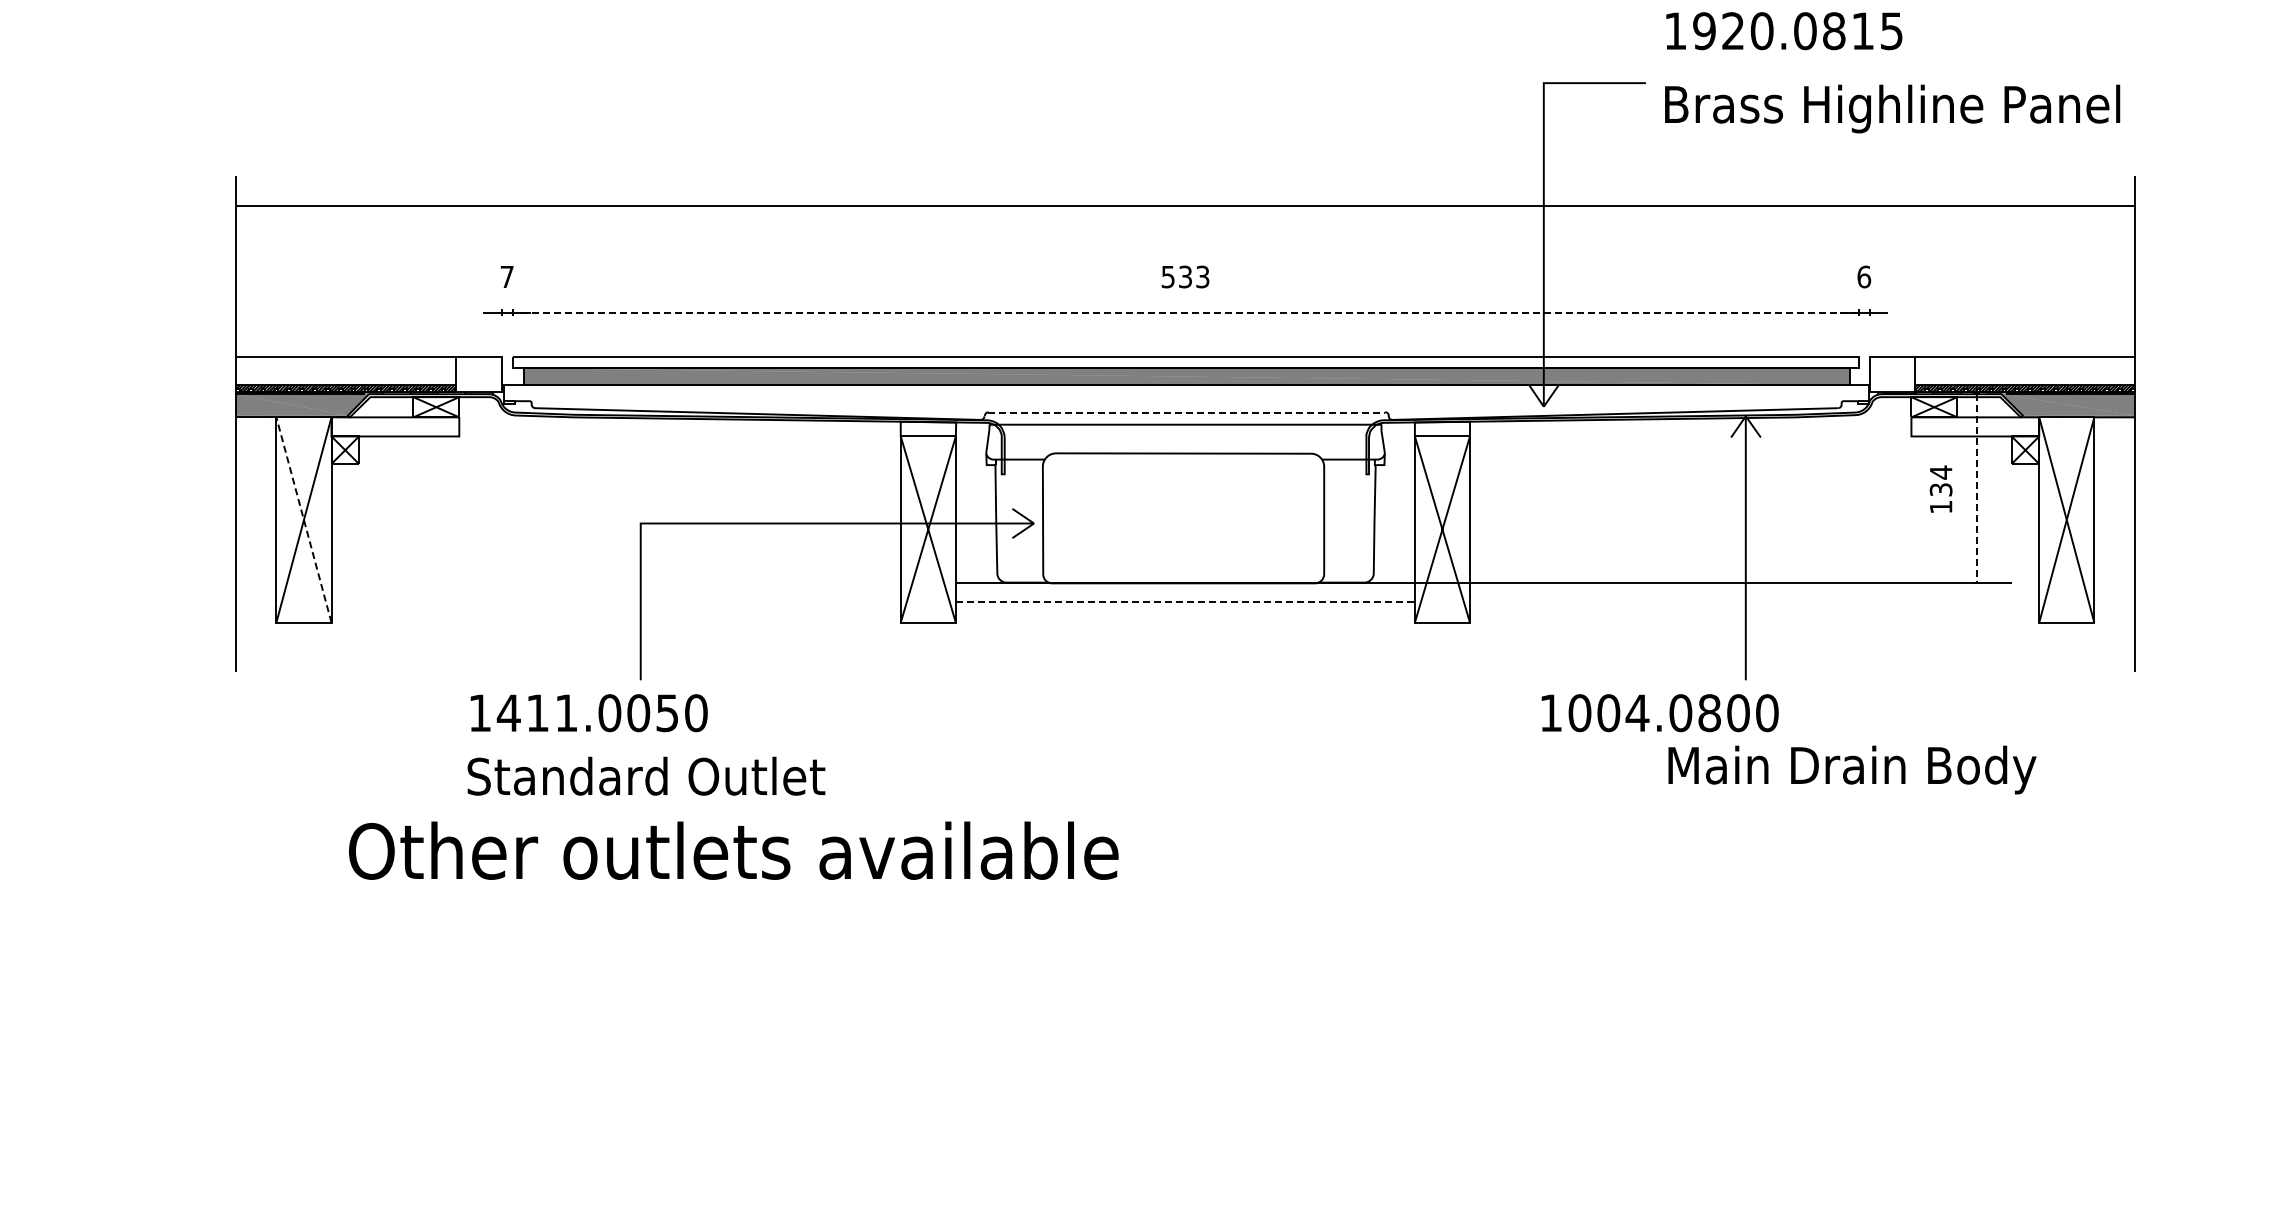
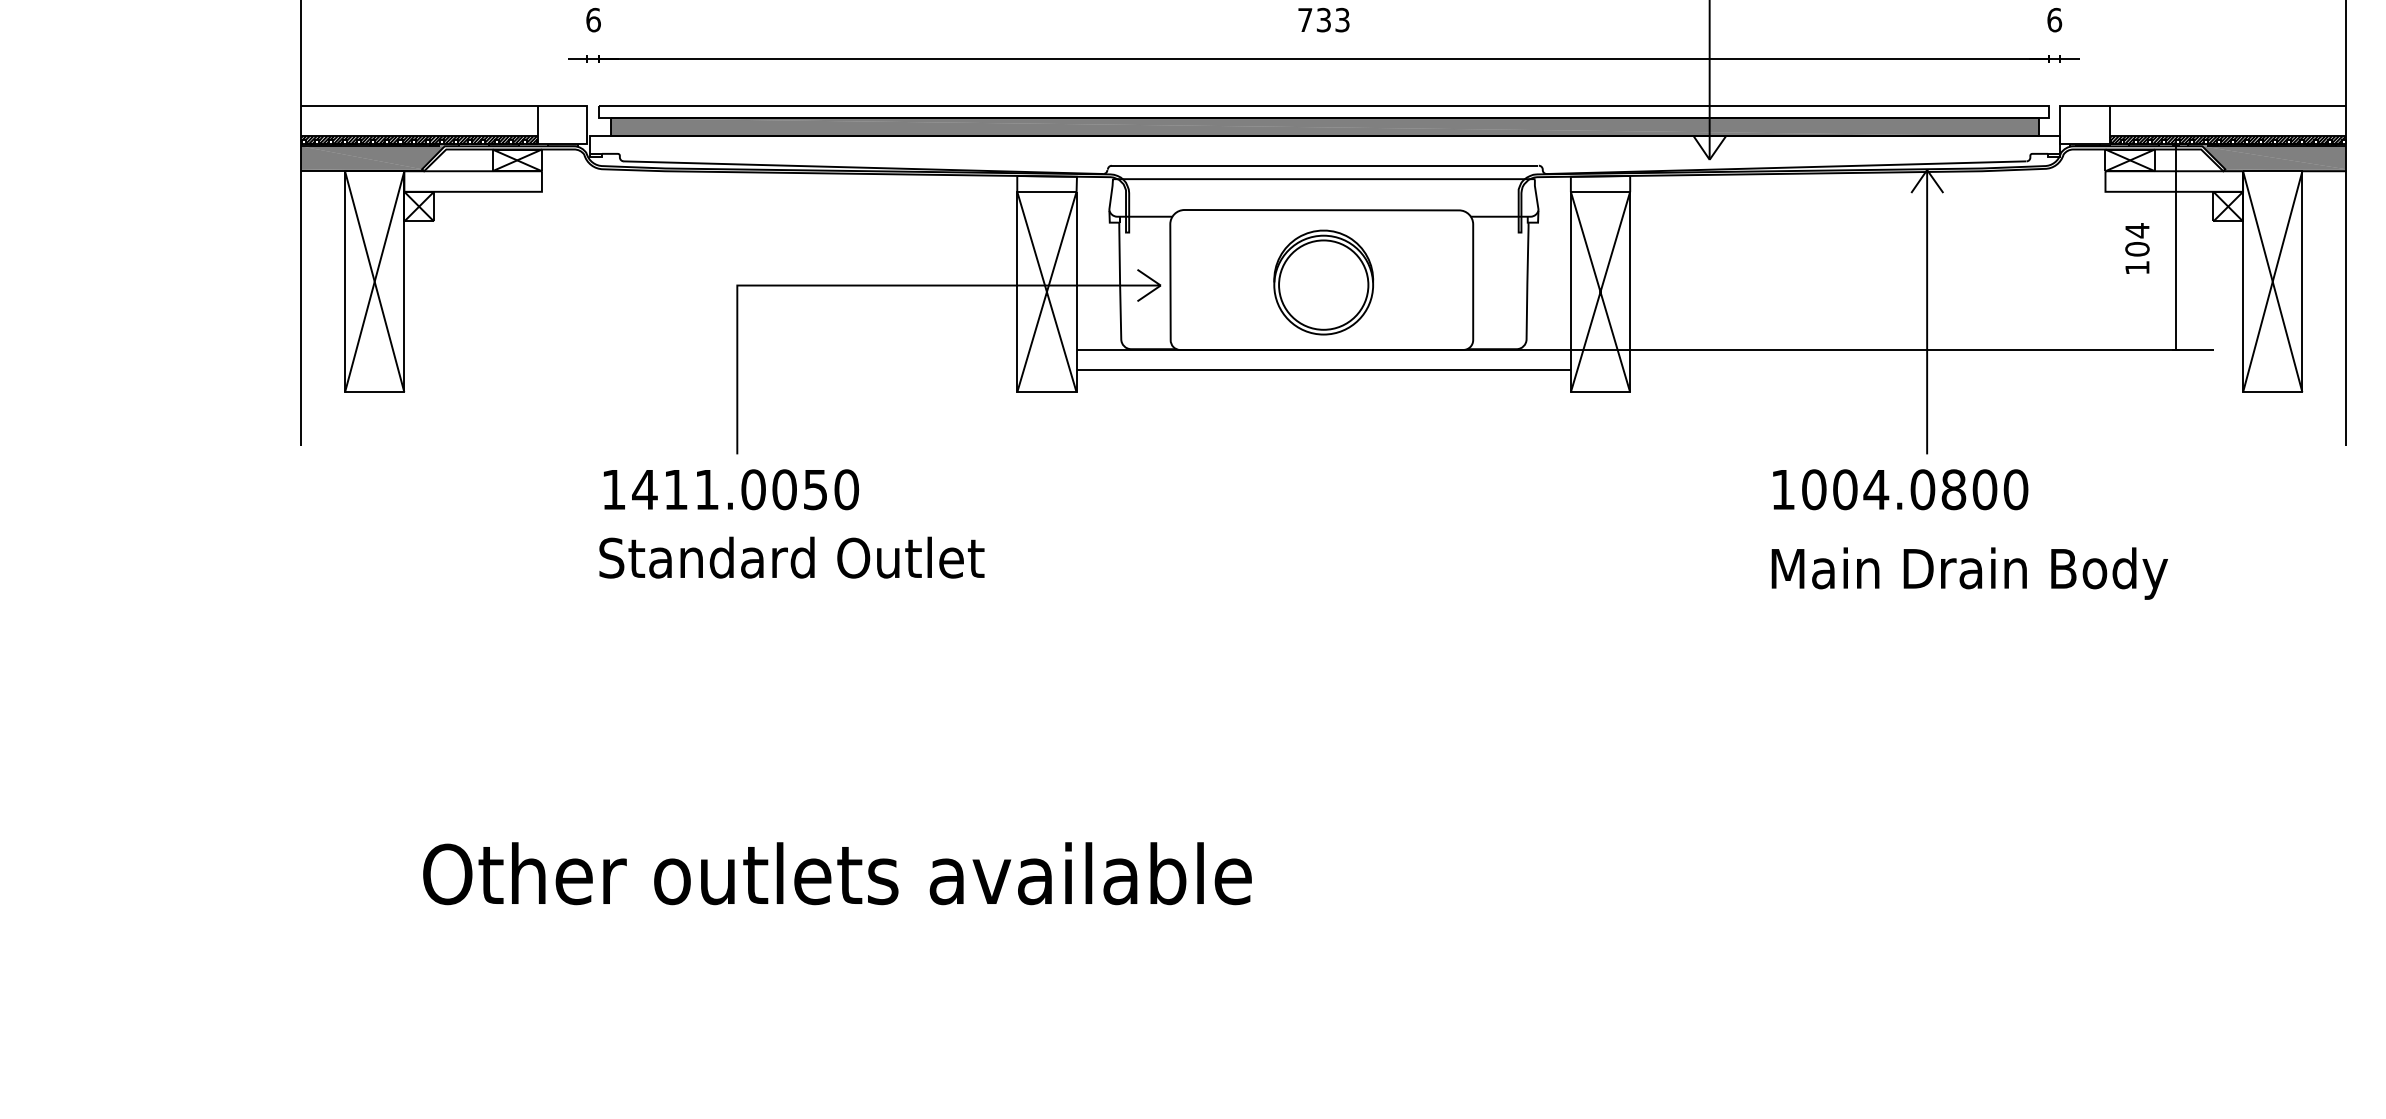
text: (507, 276) -> (593, 19), 7 -> 6
text: (1167, 277) -> (1304, 20), 533 -> 733
line: (1185, 312) -> (1323, 58), dashed -> solid
line: (1186, 412) -> (1324, 166), dashed -> solid
line: (1976, 488) -> (2175, 247), dashed -> solid
text: (1940, 489) -> (2136, 248), 134 -> 104
line: (303, 519) -> (374, 281), dashed -> solid
part: (1185, 520) -> (1323, 282), added
line: (1185, 601) -> (1323, 369), dashed -> solid
text: (588, 713) -> (730, 490), moved
text: (1659, 713) -> (1899, 490), moved
text: (1852, 769) -> (1969, 573), moved
text: (646, 775) -> (791, 556), moved
text: (733, 850) -> (837, 873), moved

